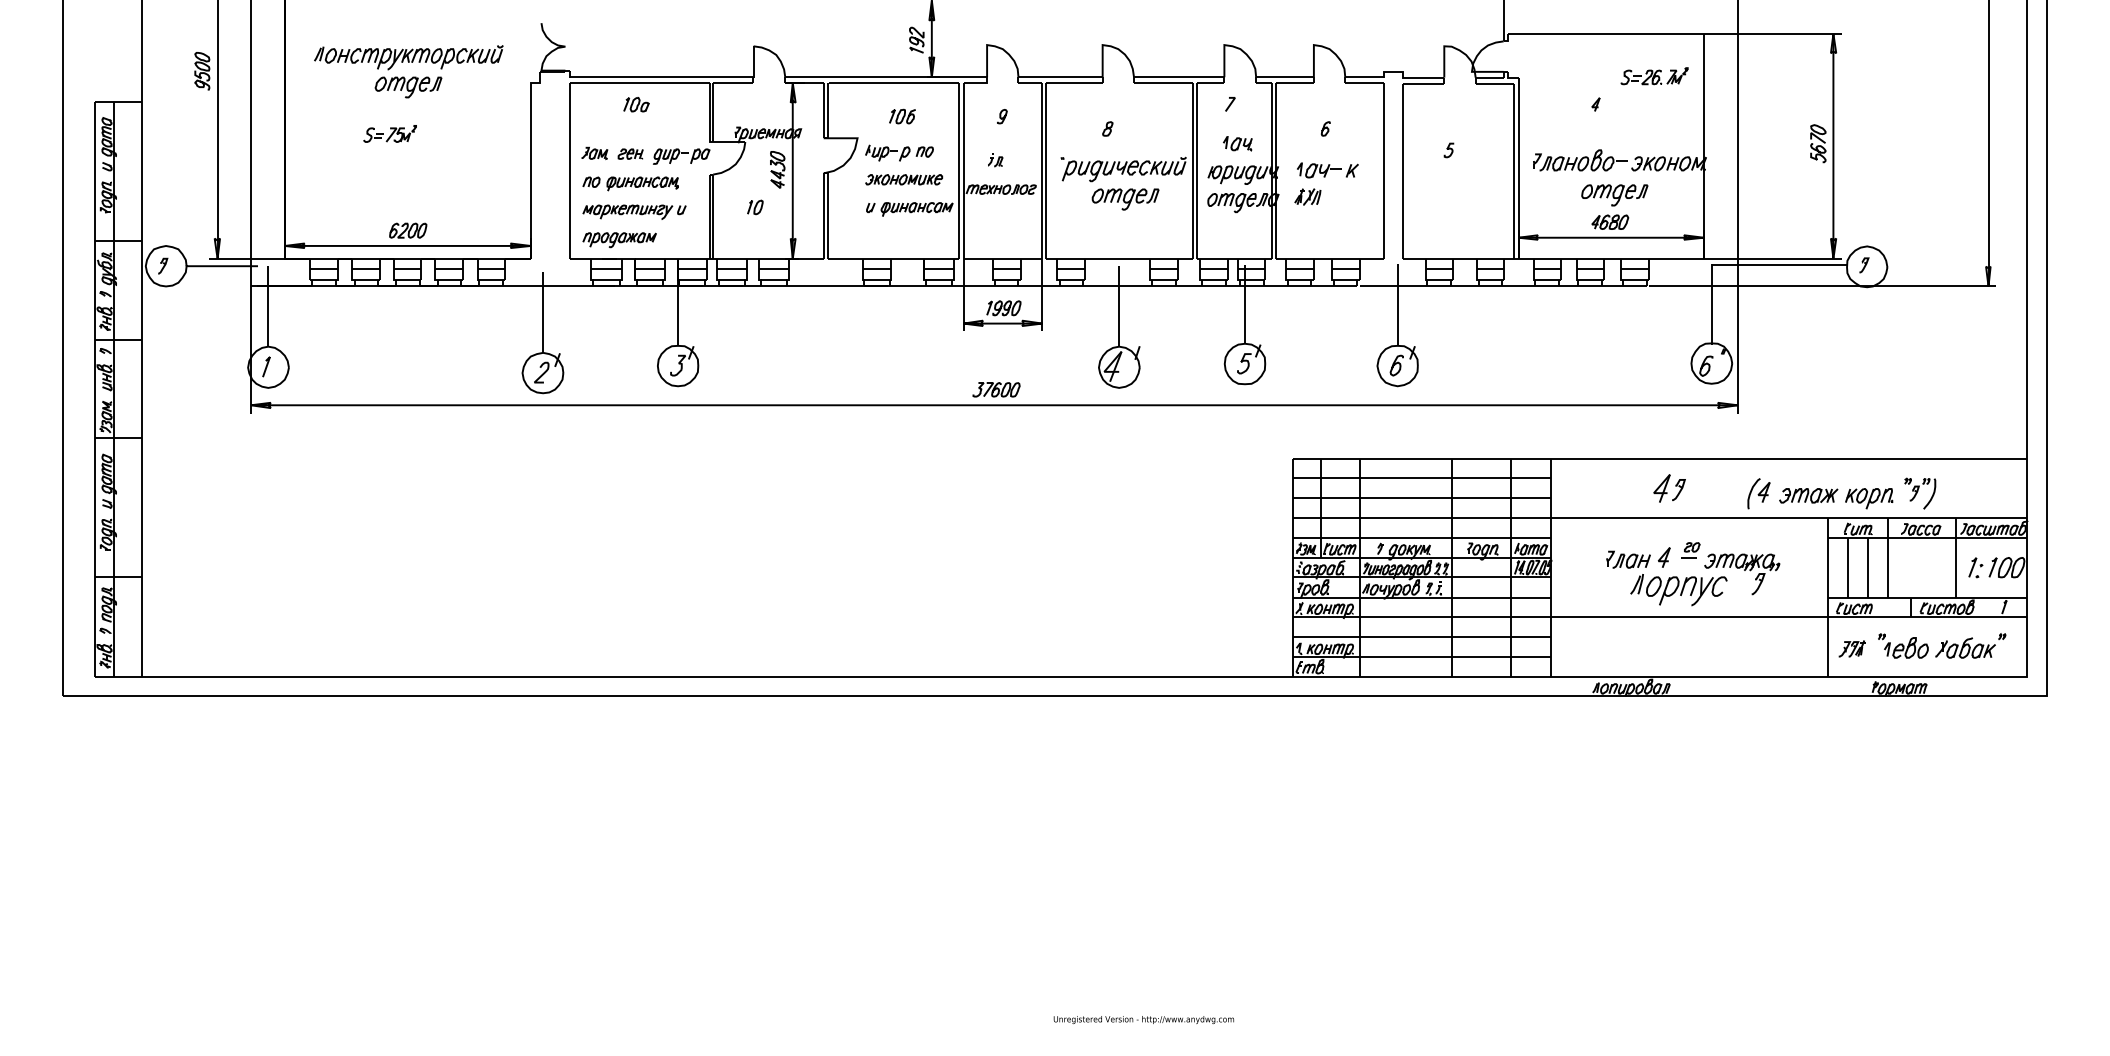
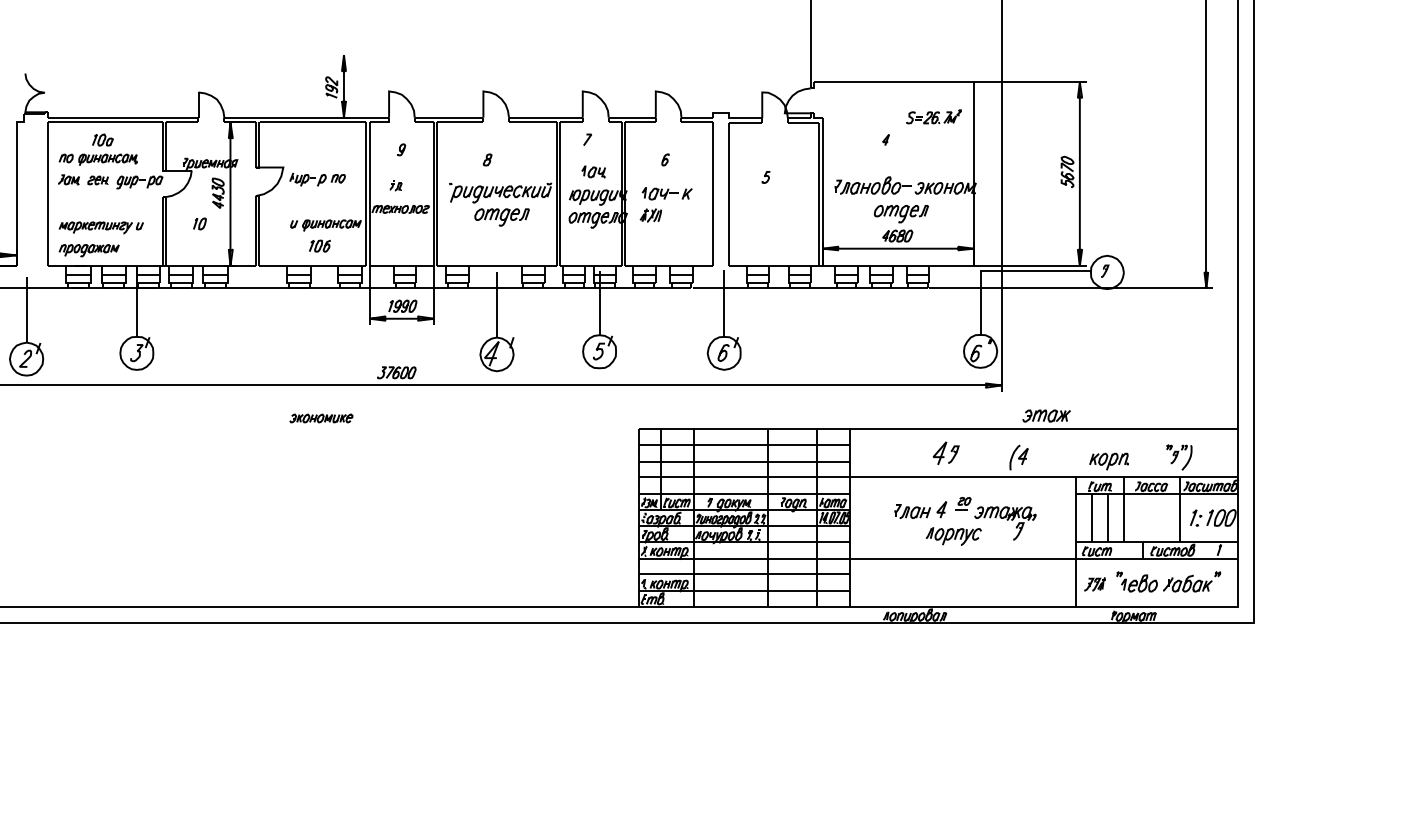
part: (902, 116) -> (320, 246), moved
part: (904, 179) -> (321, 418), moved
part: (630, 183) -> (98, 159), moved
part: (1920, 493) -> (1179, 457), moved
part: (1808, 495) -> (1046, 415), moved
part: (1678, 590) -> (953, 536), size x0.7

